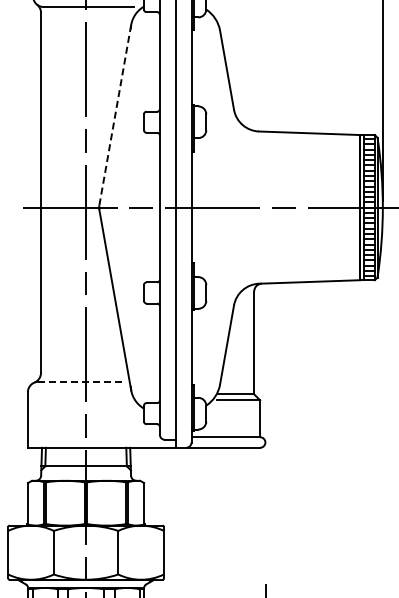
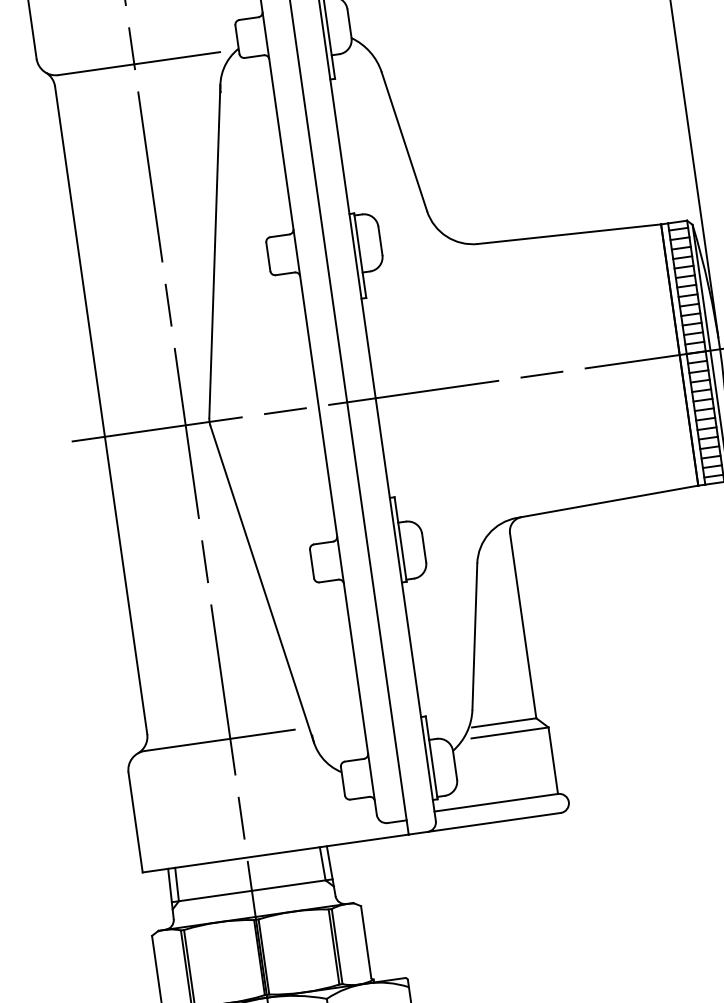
line: (115, 115) -> (215, 251), dashed -> solid
line: (80, 381) -> (220, 739), dashed -> solid

